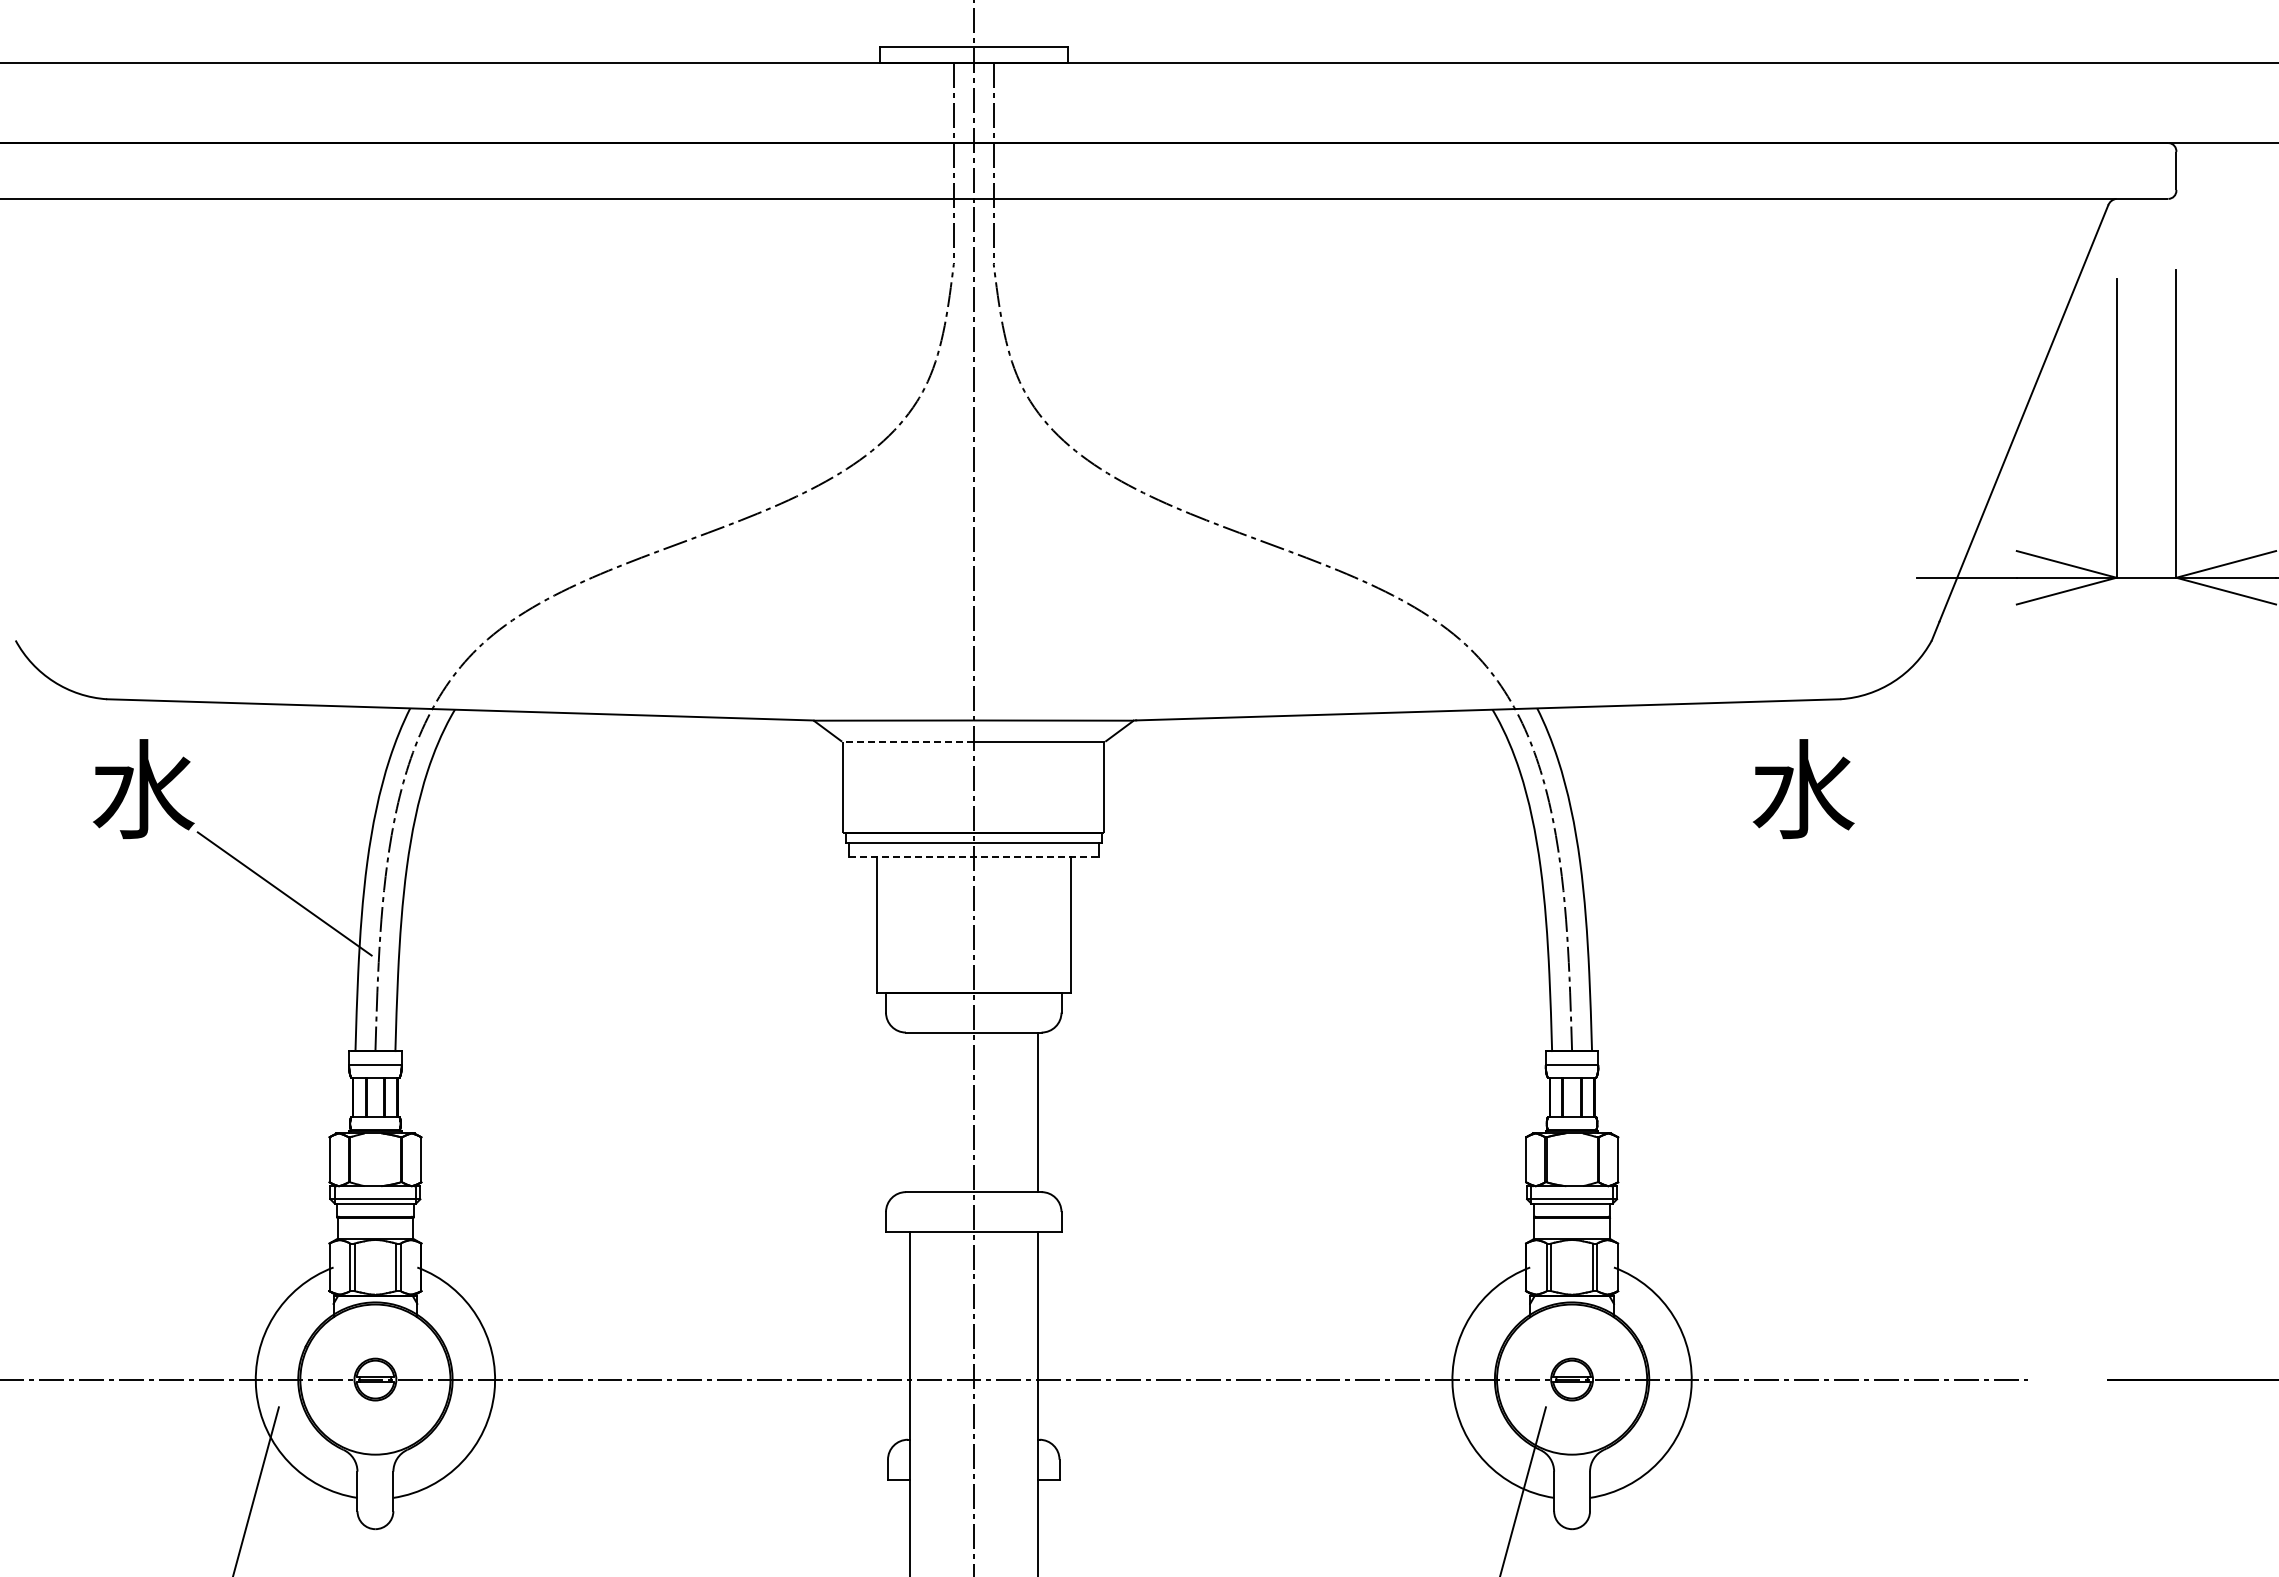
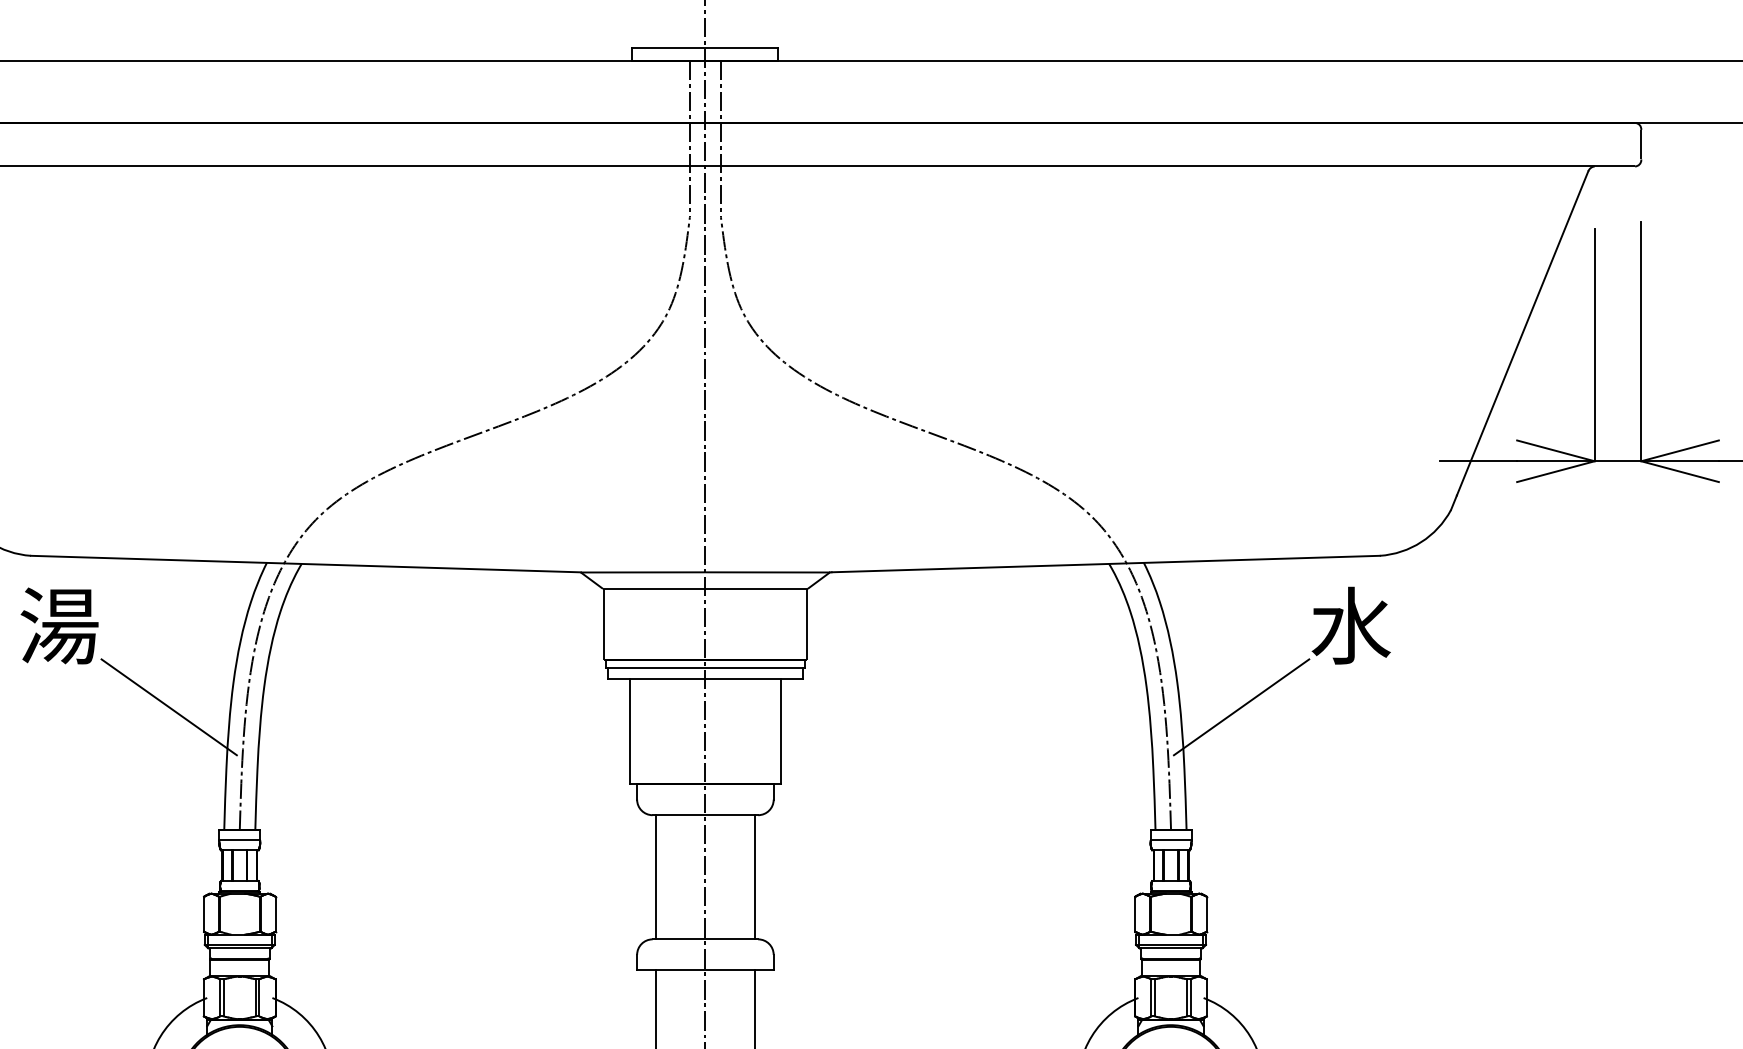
line: (907, 741) -> (653, 588), dashed -> solid
text: (143, 789) -> (59, 626), 水 -> 湯
line: (973, 857) -> (705, 678), dashed -> solid
line: (1662, 893) -> (1241, 706), added
line: (909, 1112) -> (655, 877), added

